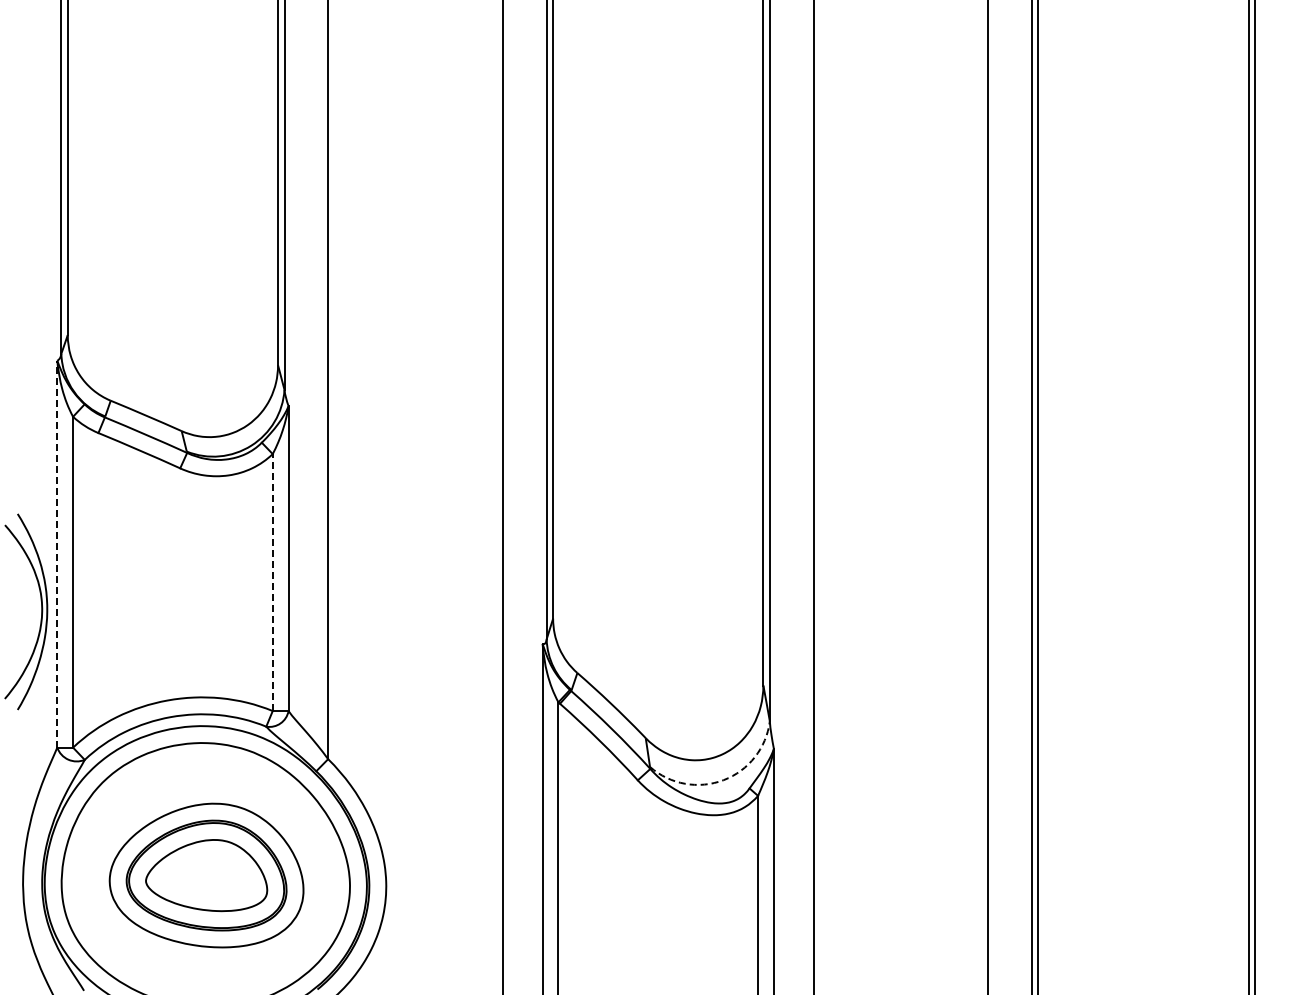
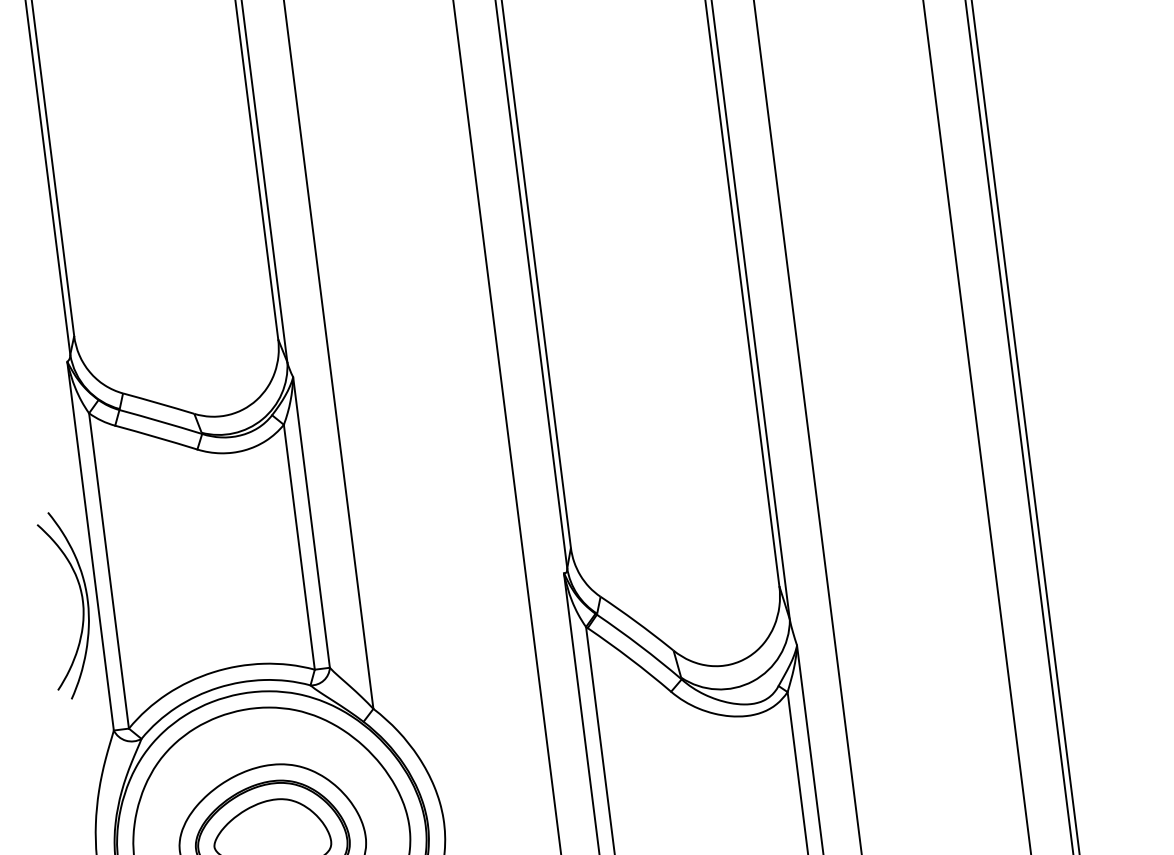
line: (57, 553) -> (90, 545), dashed -> solid
line: (272, 582) -> (299, 547), dashed -> solid
arc: (723, 780) -> (752, 681), dashed -> solid

